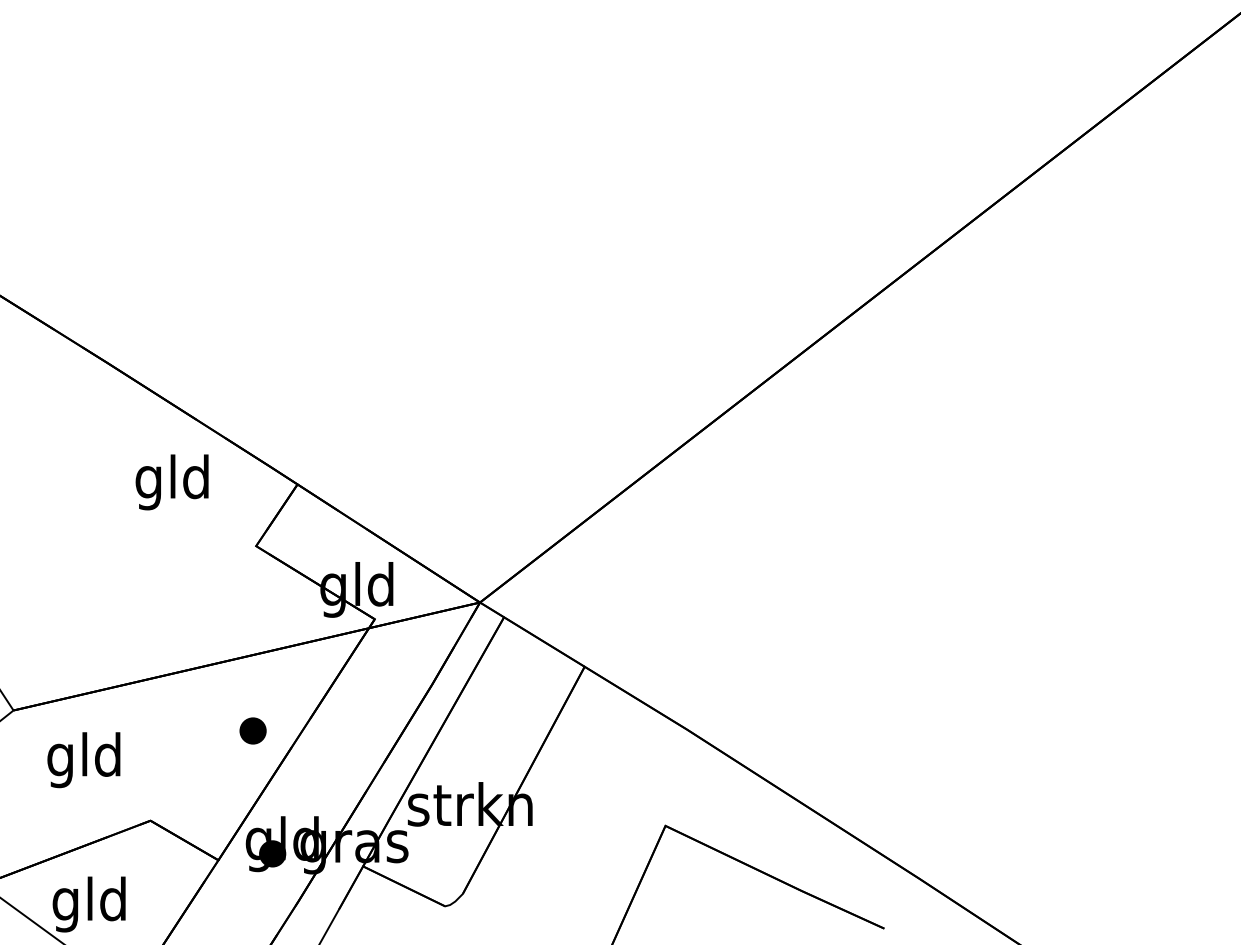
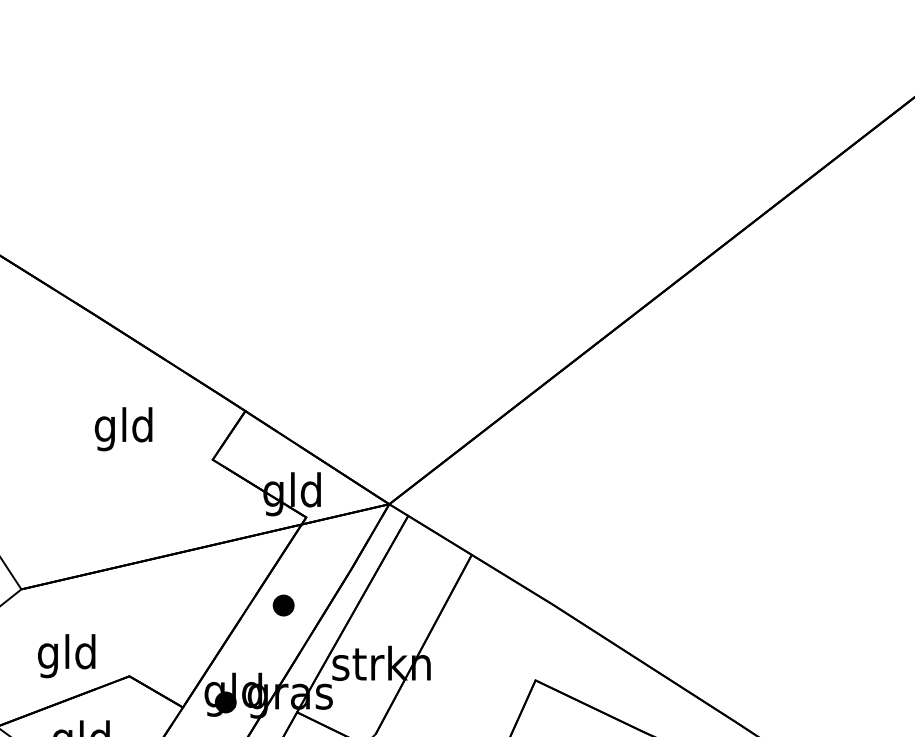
text: (171, 482) -> (123, 429), moved
part: (252, 730) -> (283, 605), moved
text: (83, 760) -> (66, 656), moved

